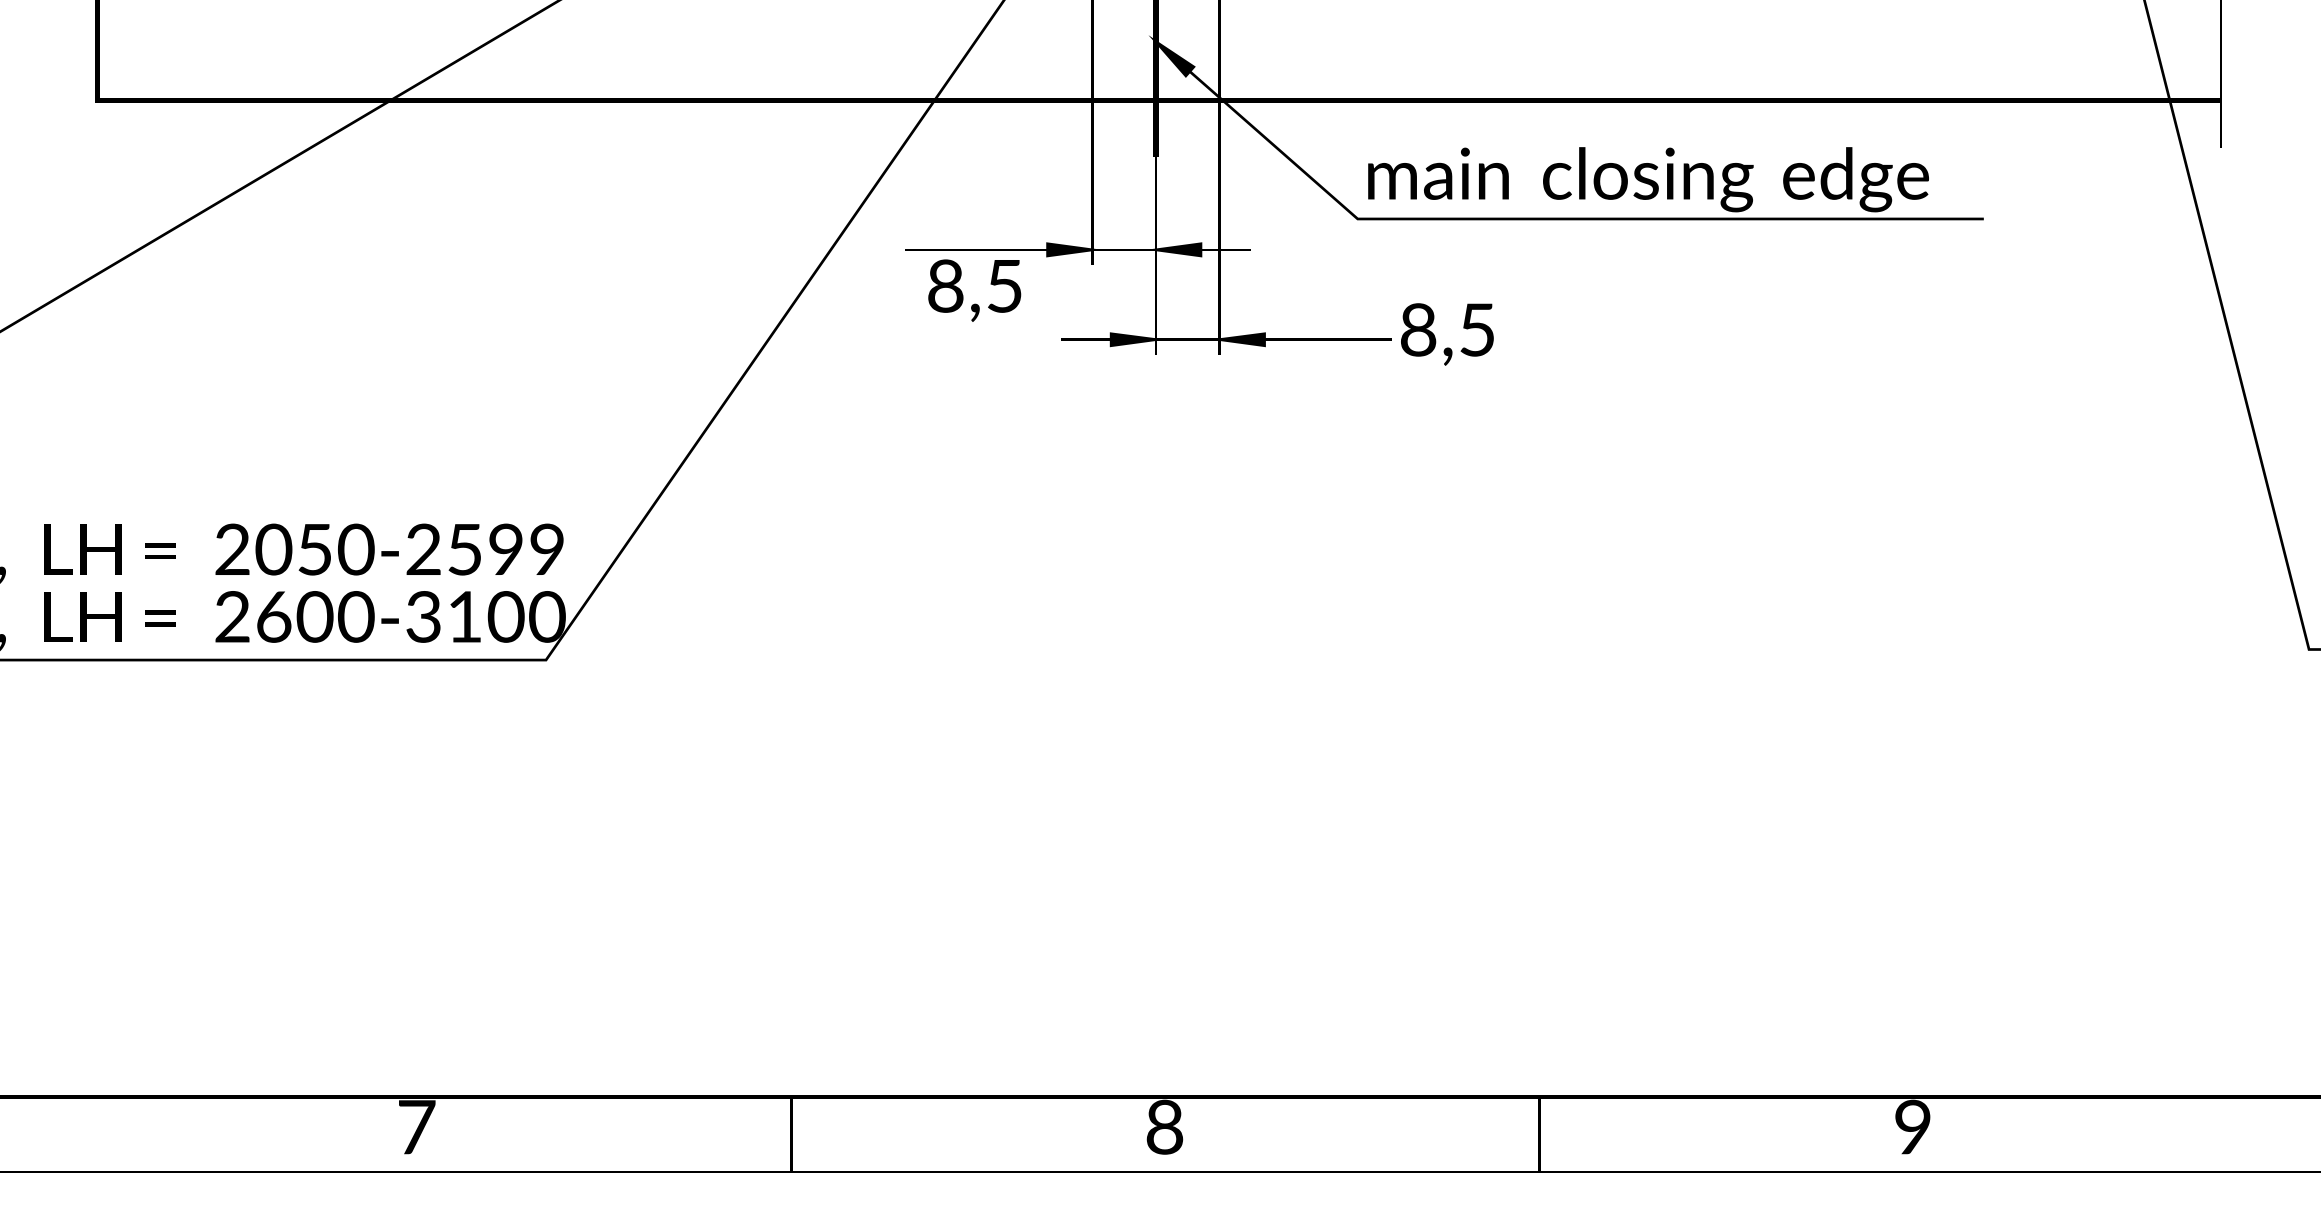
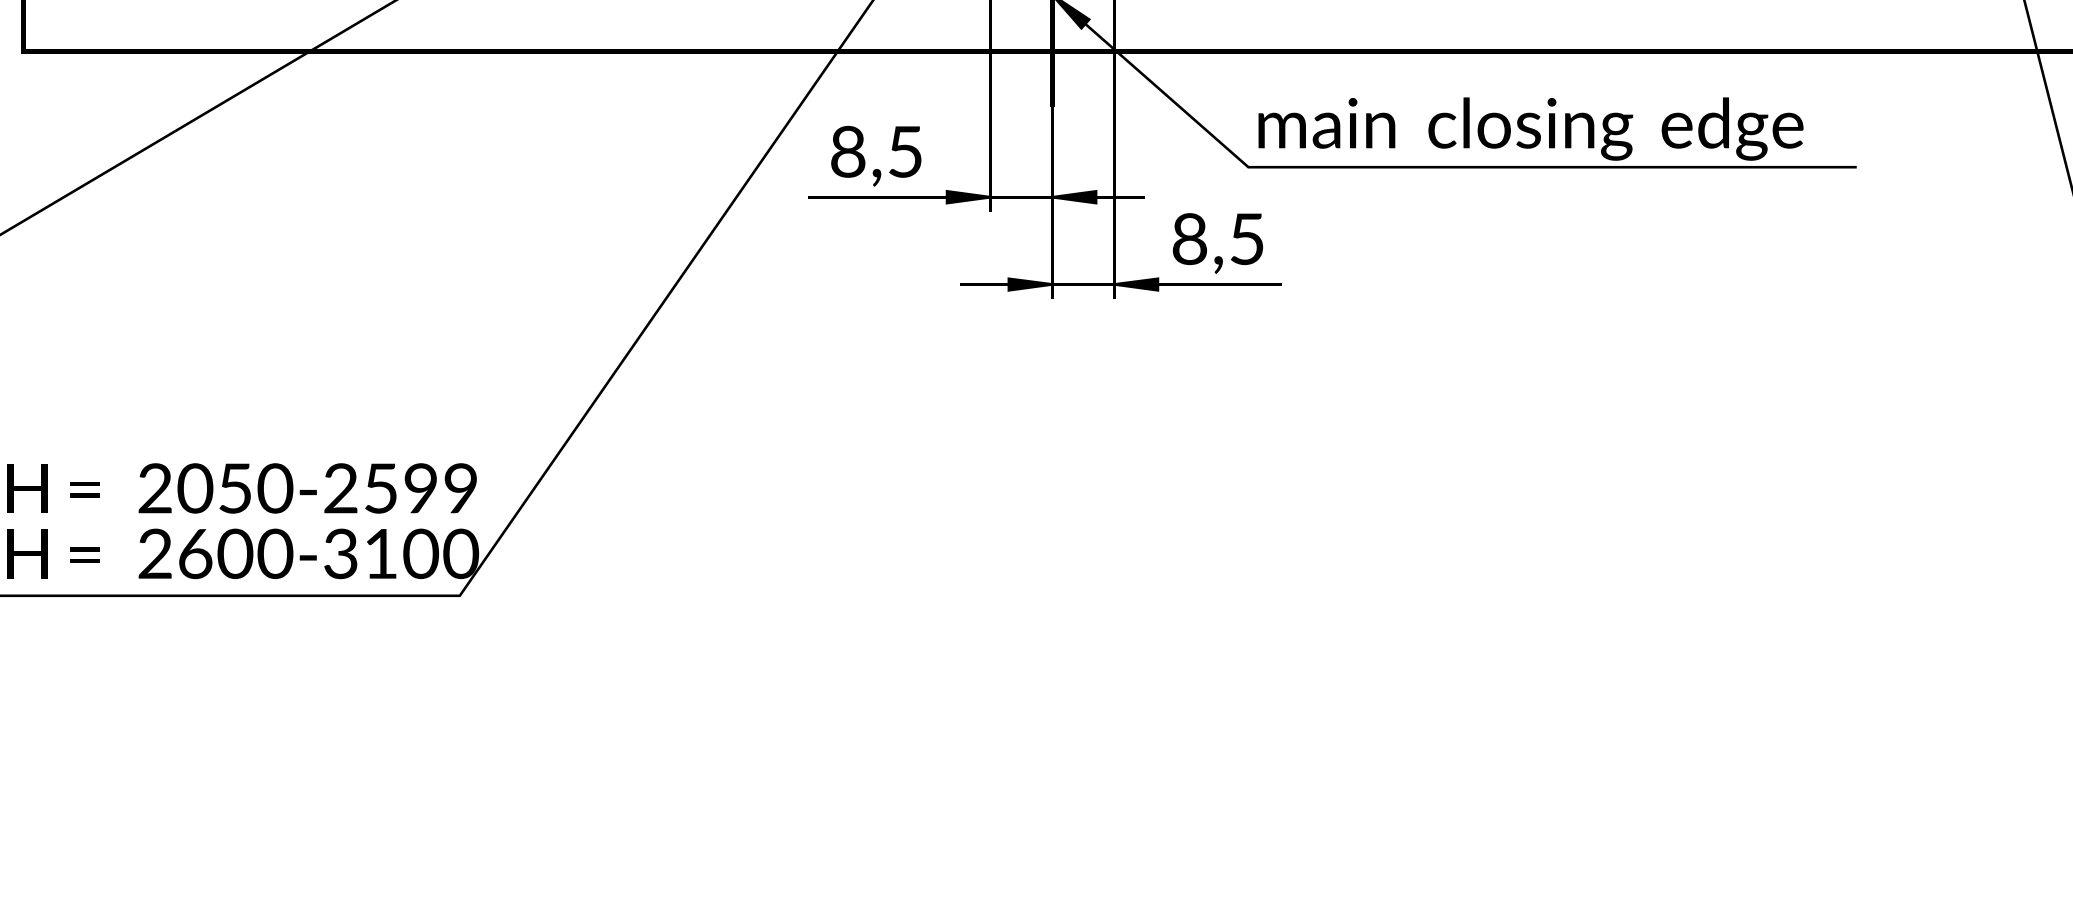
text: (974, 290) -> (876, 156), moved
text: (1447, 334) -> (1218, 243), moved

